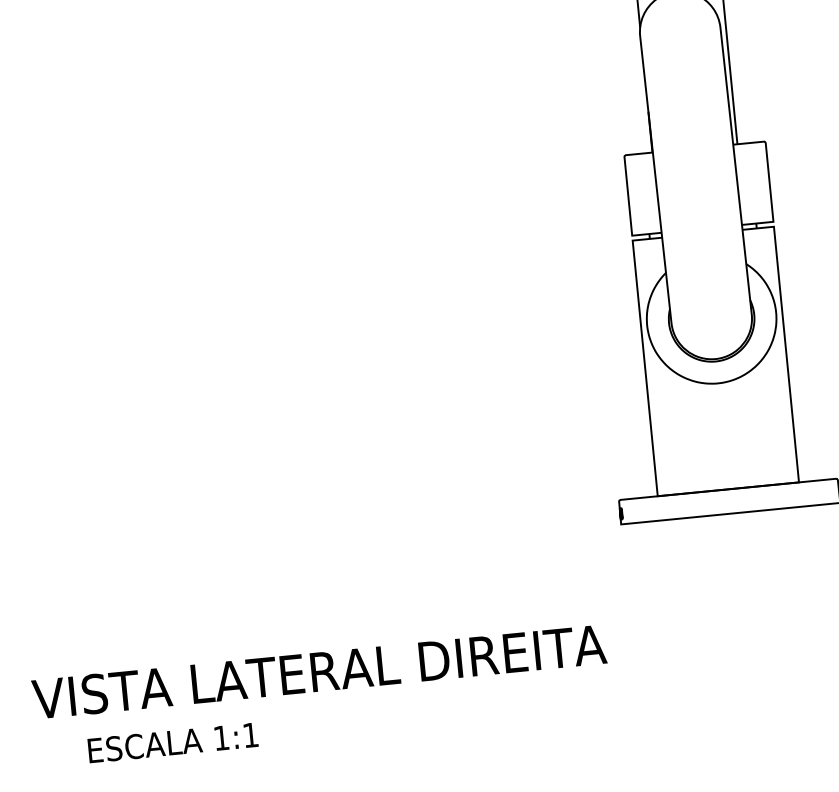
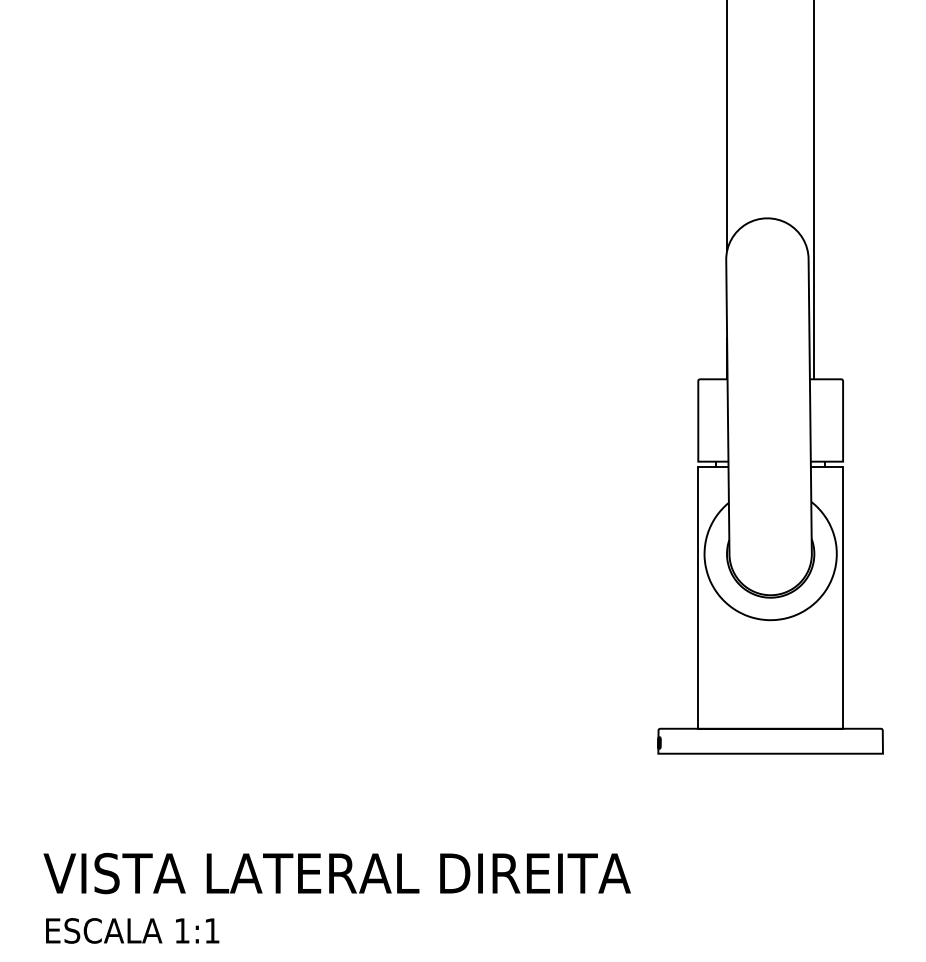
text: (172, 742) -> (132, 930), moved

